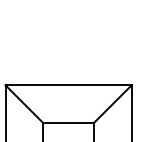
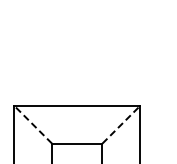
line: (24, 104) -> (33, 124), solid -> dashed
line: (112, 104) -> (121, 124), solid -> dashed

